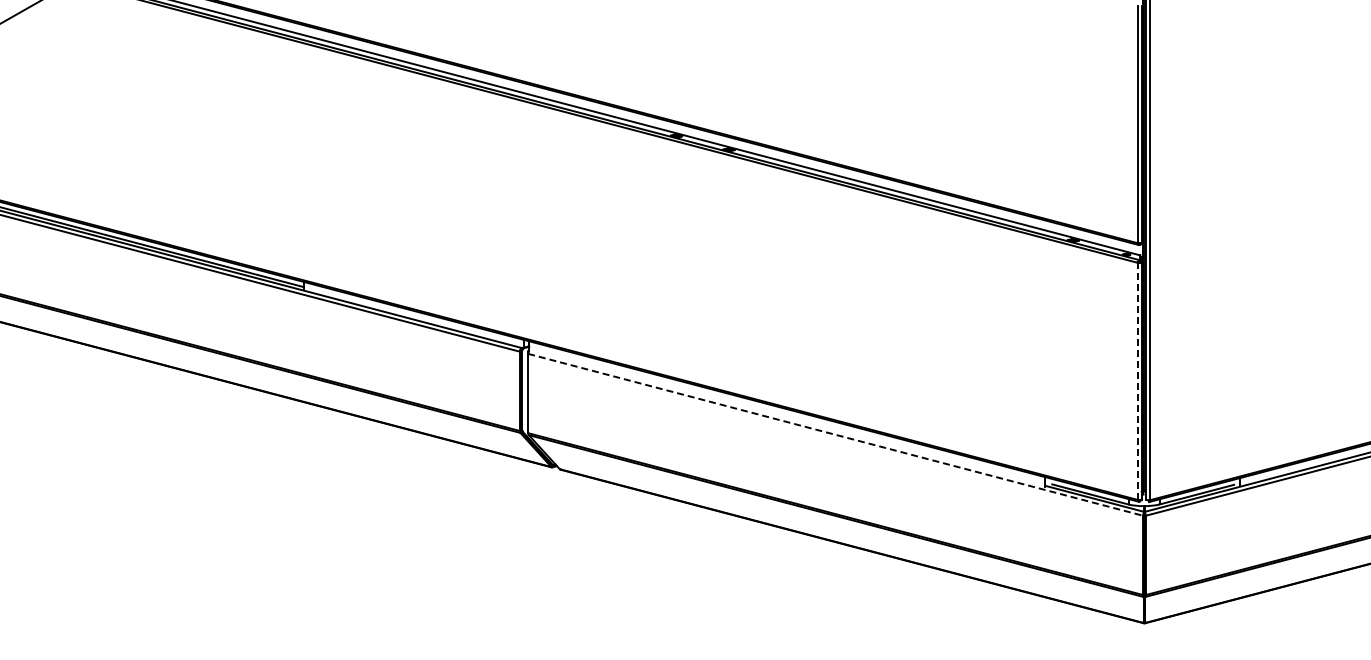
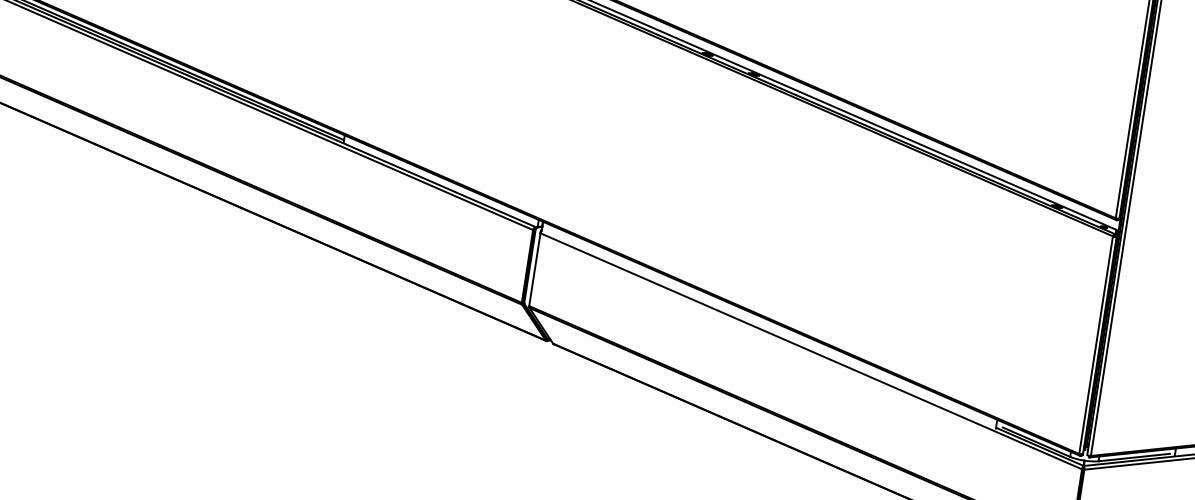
line: (1137, 381) -> (1095, 345), dashed -> solid
line: (835, 434) -> (811, 350), dashed -> solid

